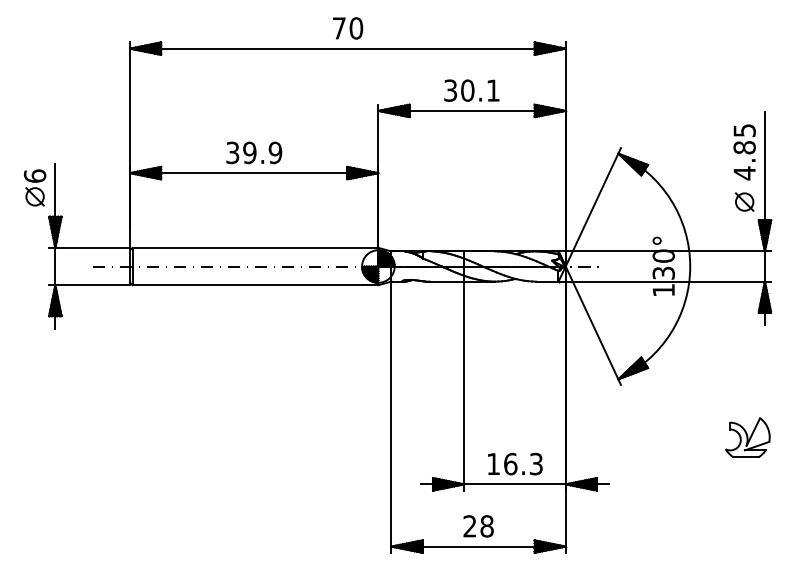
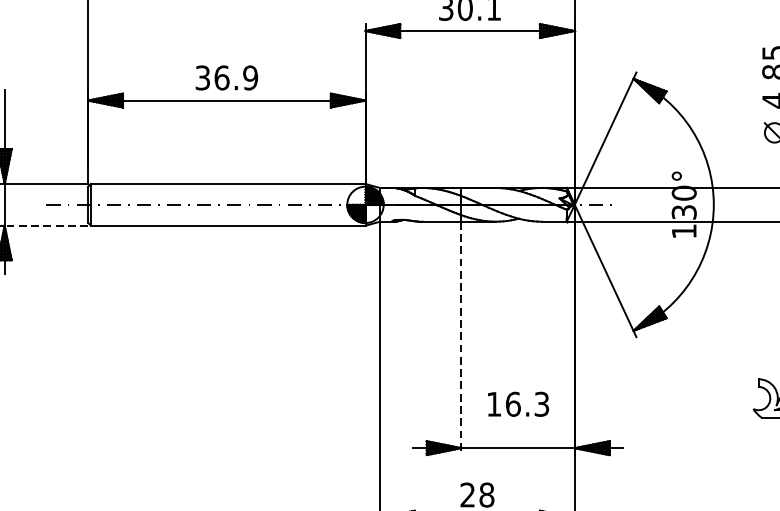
text: (249, 152) -> (221, 77), 39.9 -> 36.9
line: (92, 285) -> (46, 226), solid -> dashed
line: (464, 386) -> (461, 338), solid -> dashed
text: (515, 463) -> (518, 403), moved

